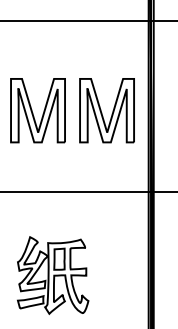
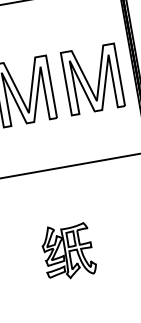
part: (53, 275) -> (68, 251), size x0.7

